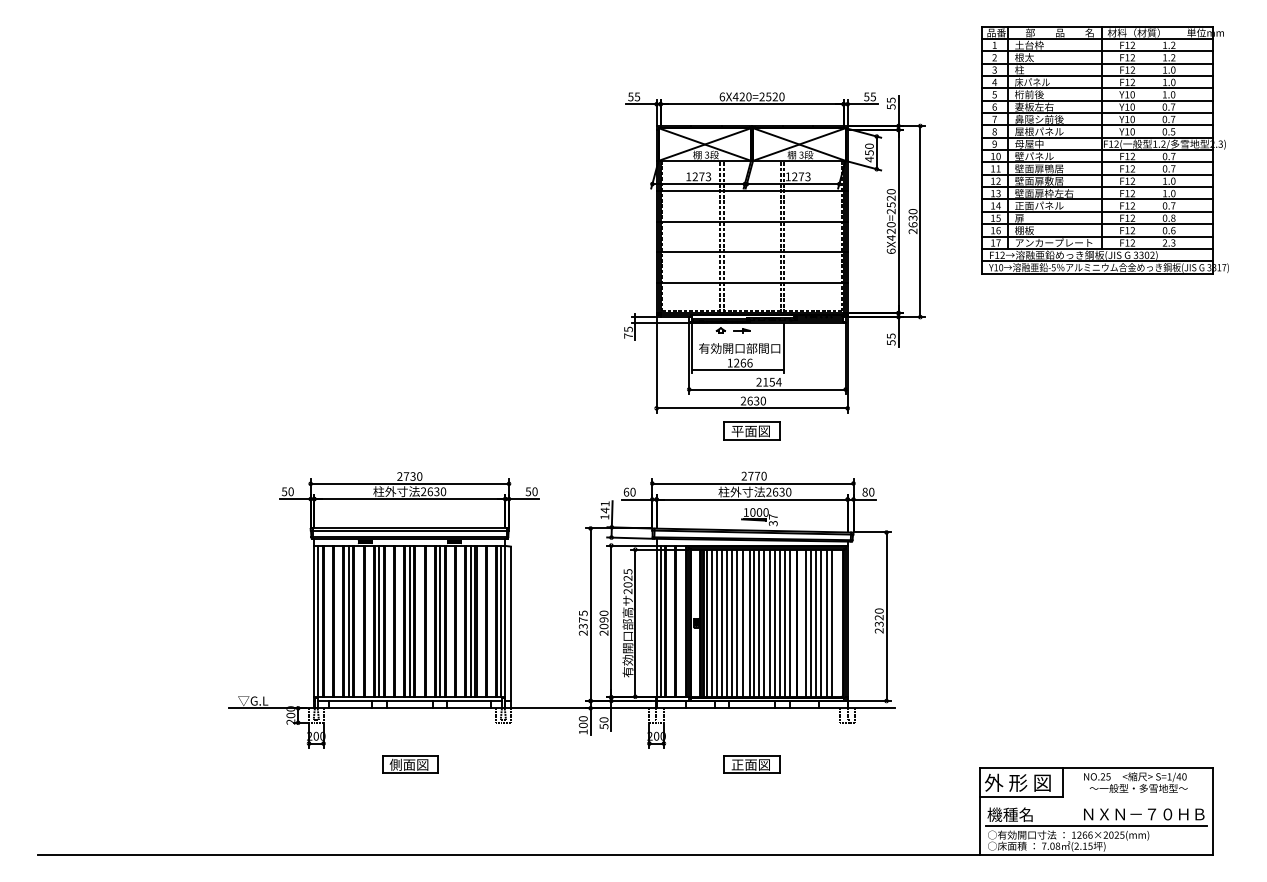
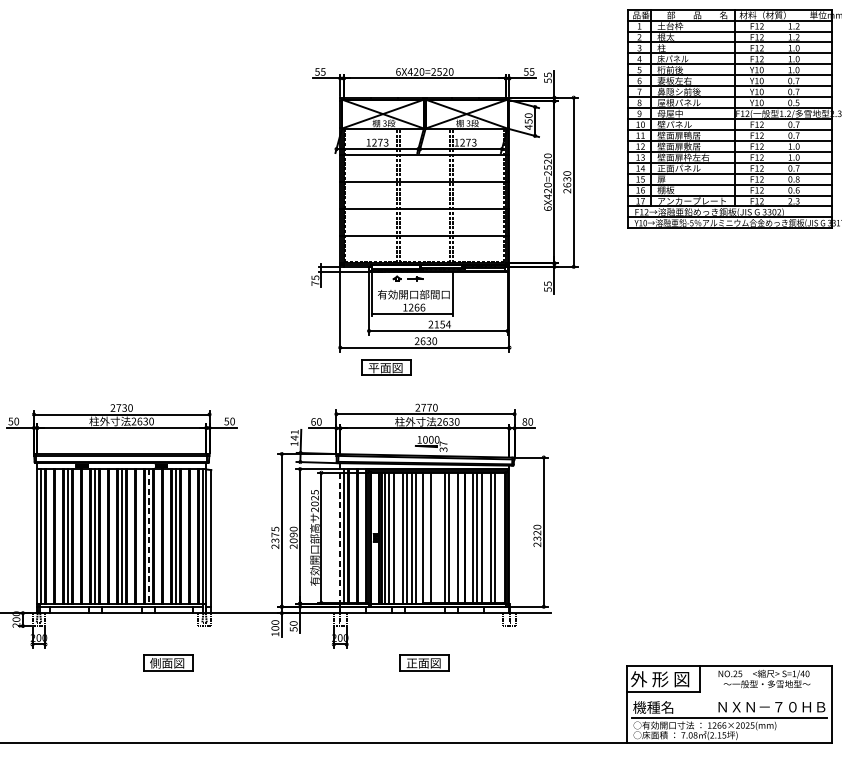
part: (751, 430) -> (386, 367), moved
line: (440, 621) -> (148, 536), solid -> dashed
line: (754, 622) -> (426, 537), removed
line: (764, 622) -> (435, 537), removed
line: (769, 622) -> (440, 537), removed
line: (784, 622) -> (453, 537), removed
line: (821, 622) -> (486, 537), removed
line: (656, 623) -> (340, 538), solid -> dashed
line: (722, 623) -> (398, 538), removed
part: (410, 764) -> (168, 662), moved

